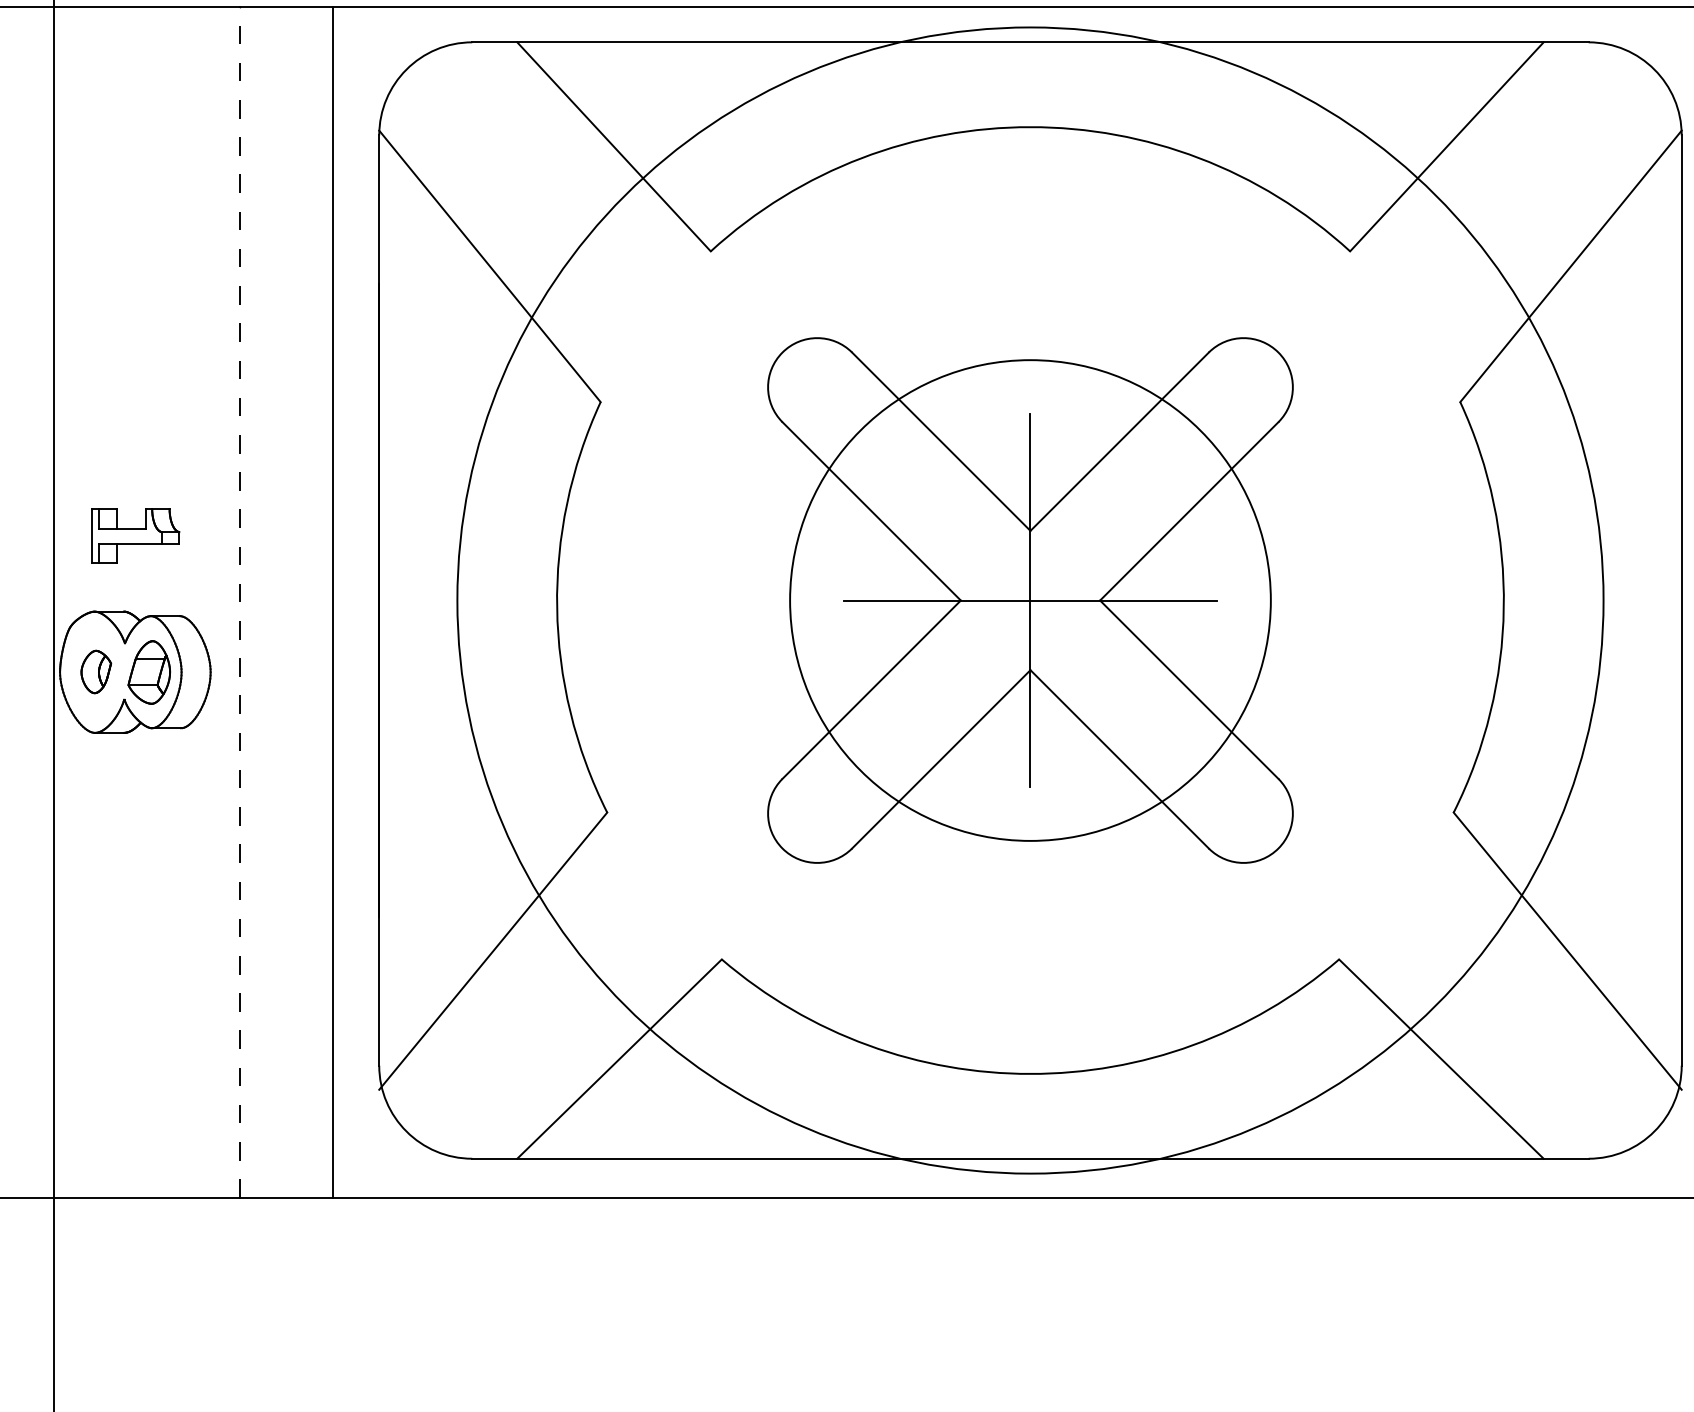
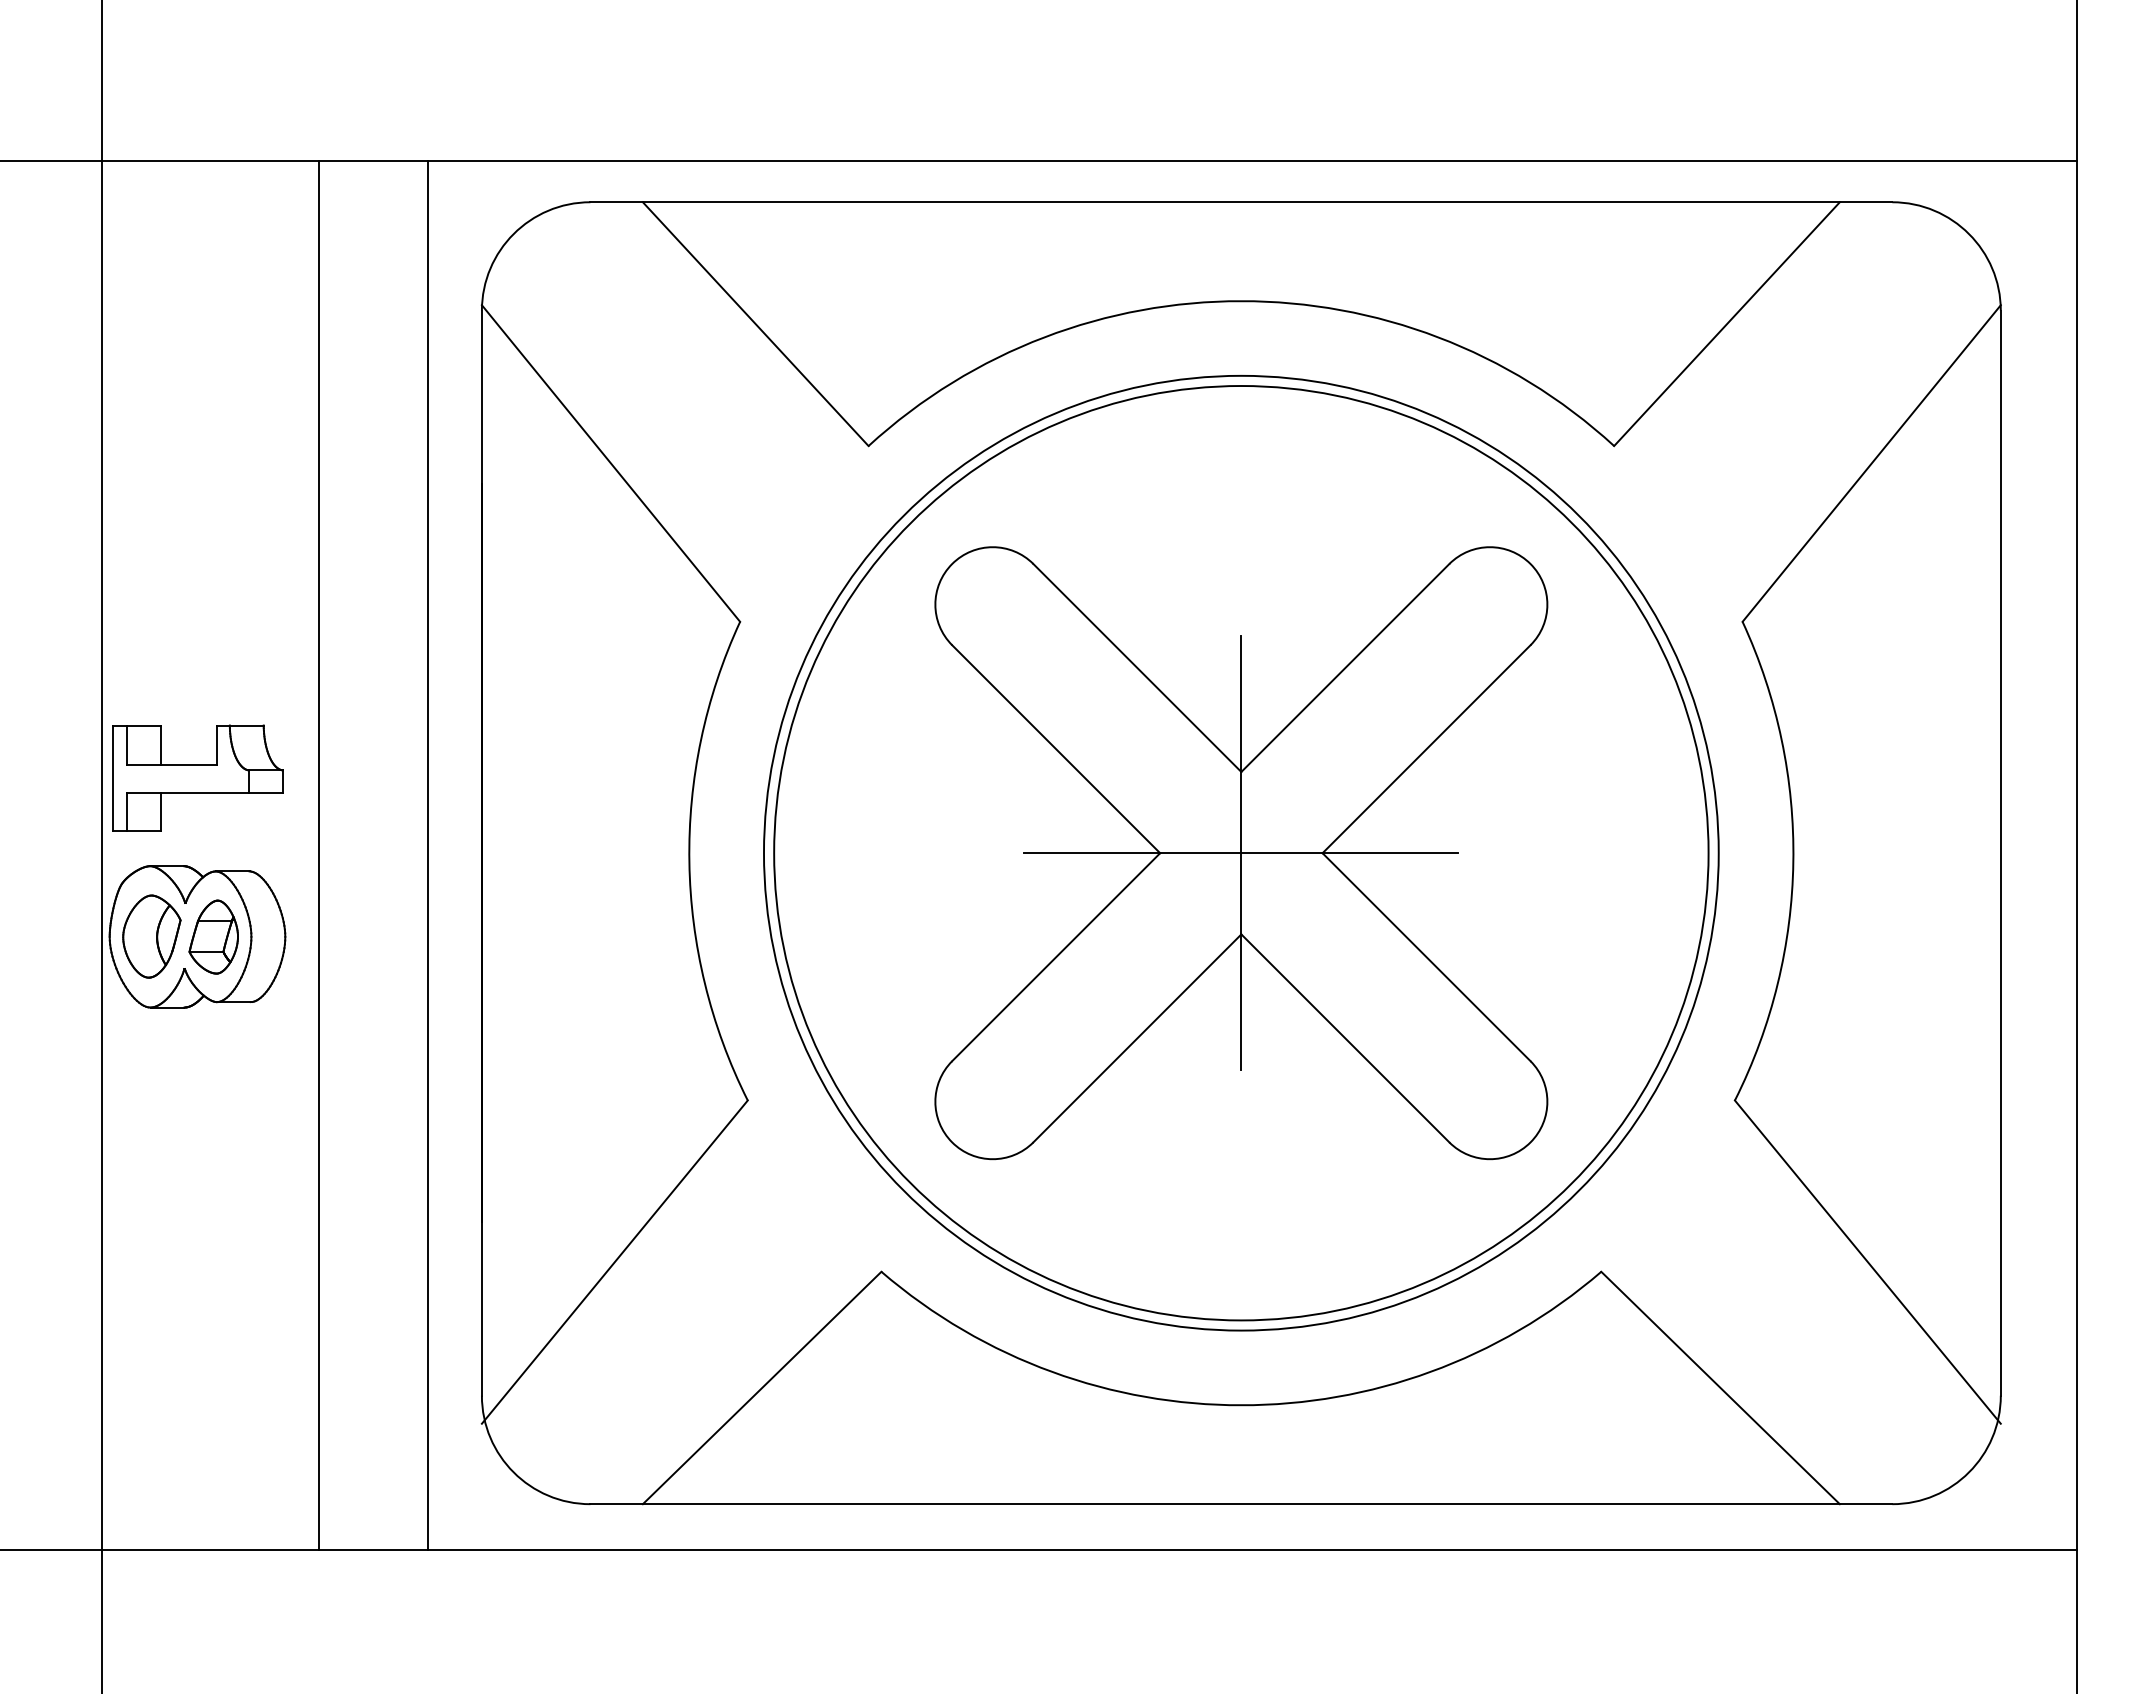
part: (135, 535) -> (197, 777), size x1.67
circle: (1030, 599) -> (1241, 852), size x0.71
circle: (1030, 600) -> (1241, 853), size x1.67
line: (239, 601) -> (319, 854), dashed -> solid
part: (95, 671) -> (151, 936), size x1.67

